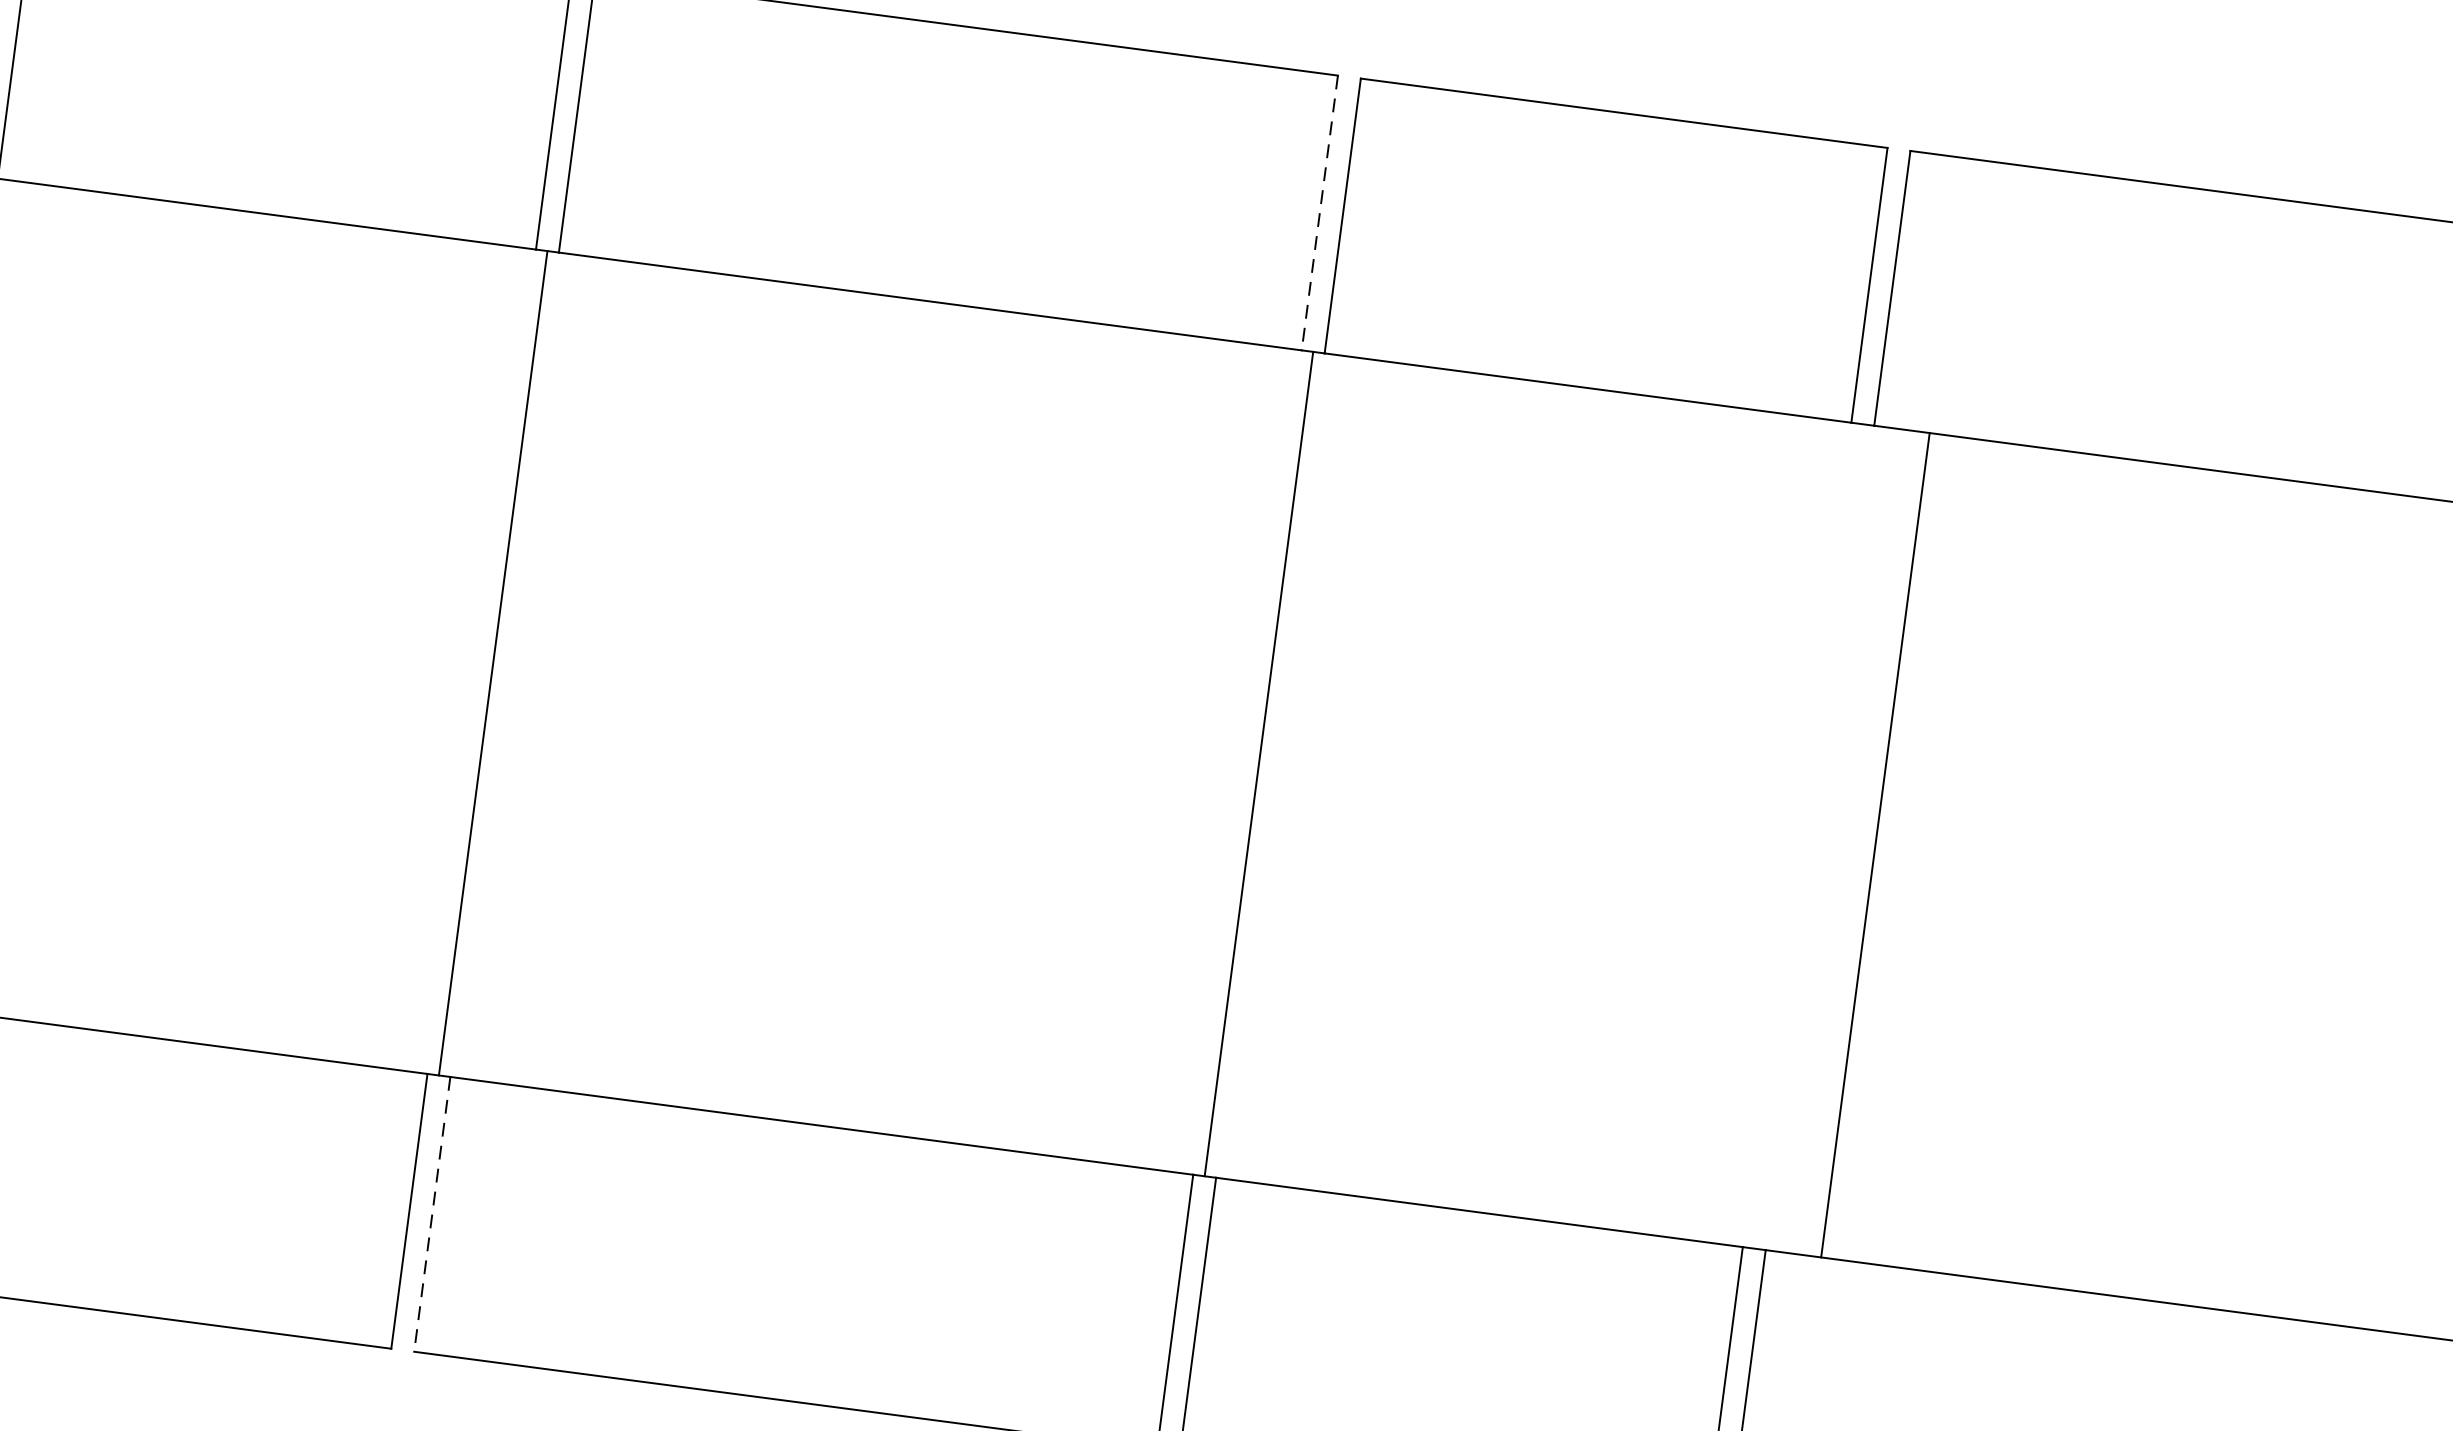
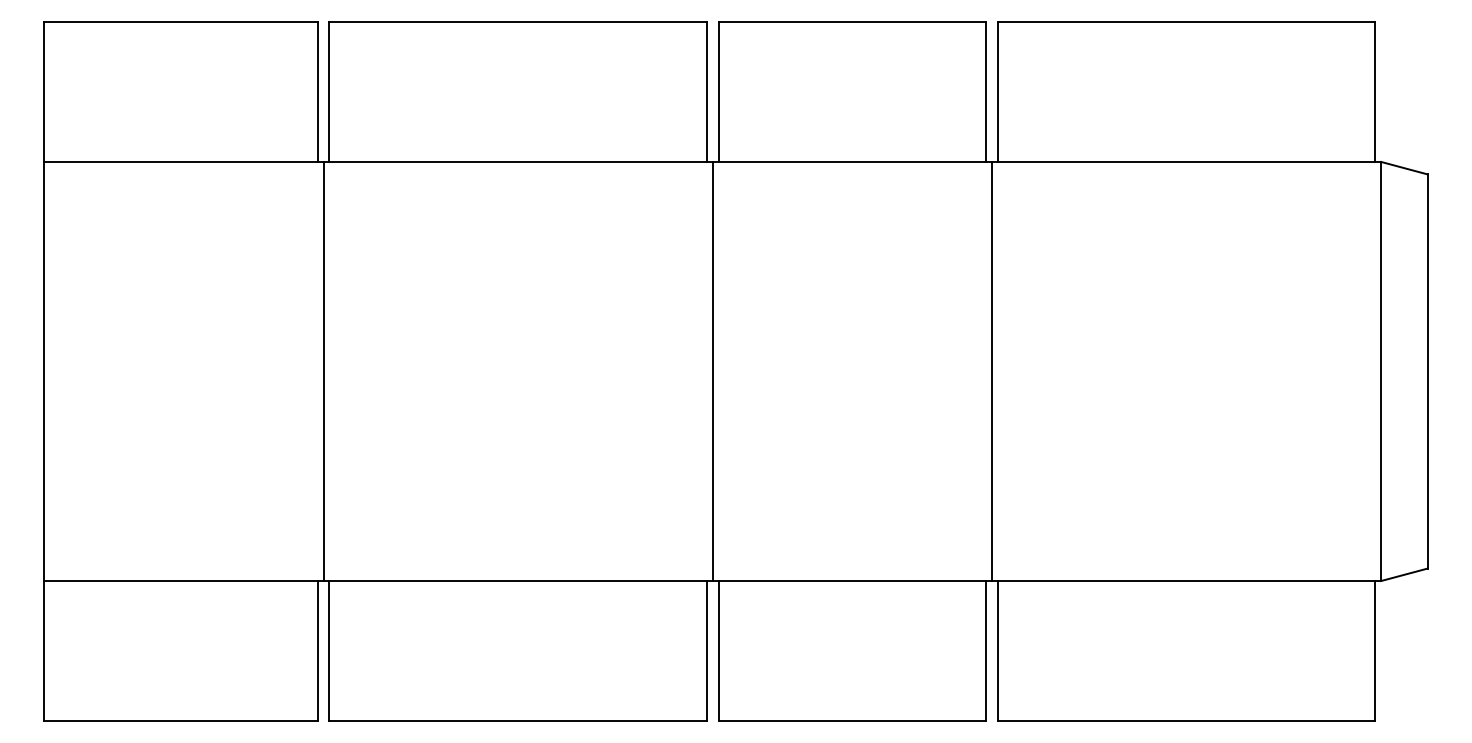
line: (1318, 213) -> (706, 92), dashed -> solid
line: (1876, 845) -> (992, 371), moved
line: (432, 1213) -> (329, 650), dashed -> solid

